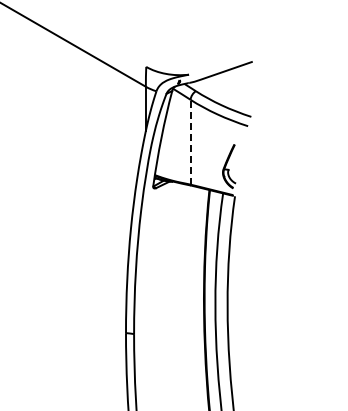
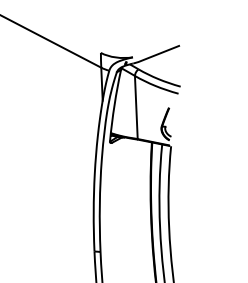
line: (190, 141) -> (136, 106), dashed -> solid

